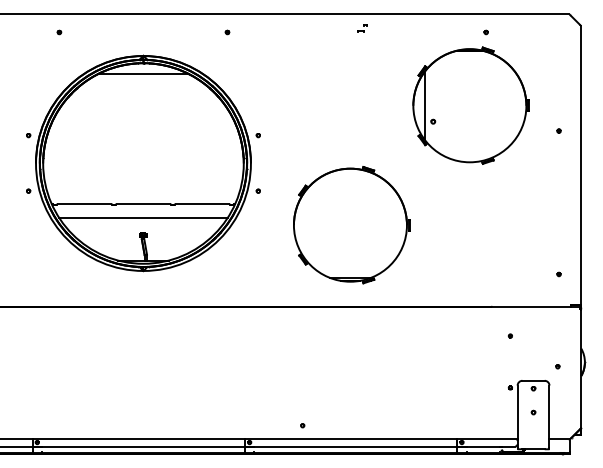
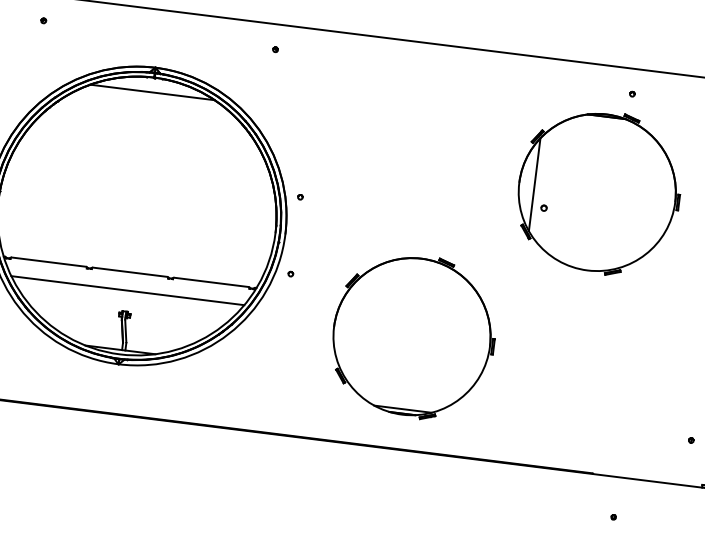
part: (362, 28) -> (462, 67), removed

